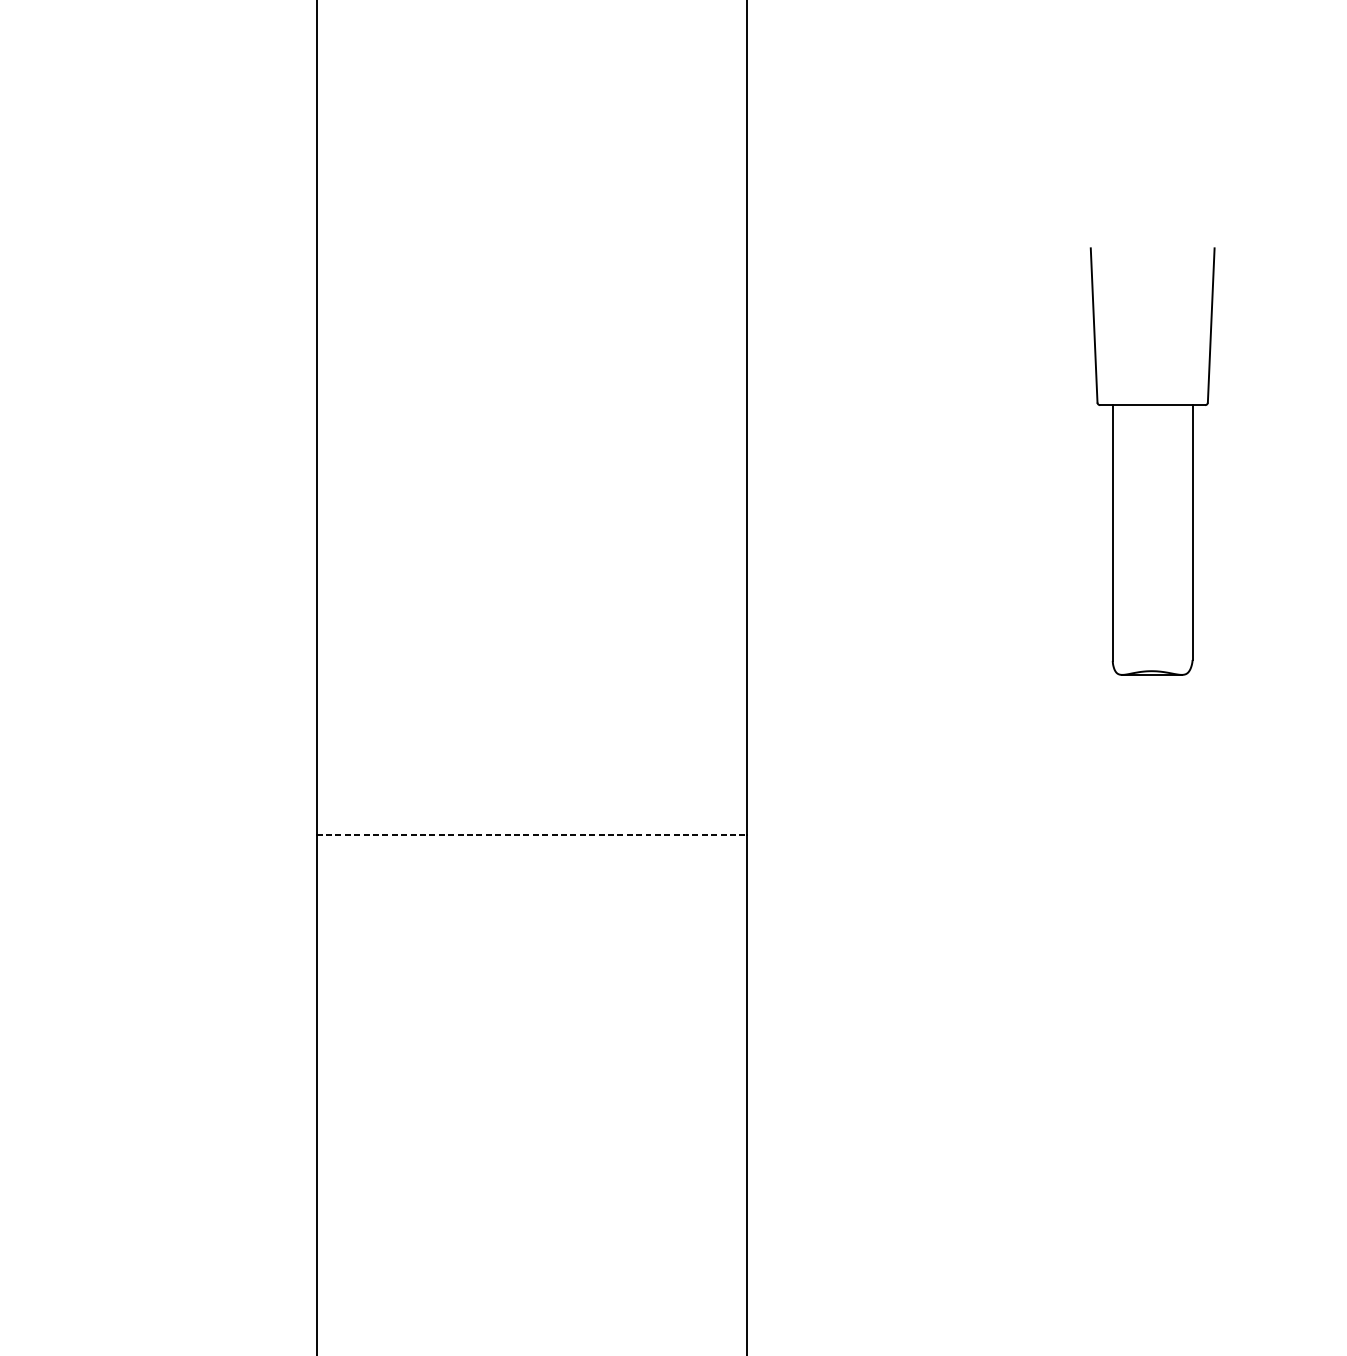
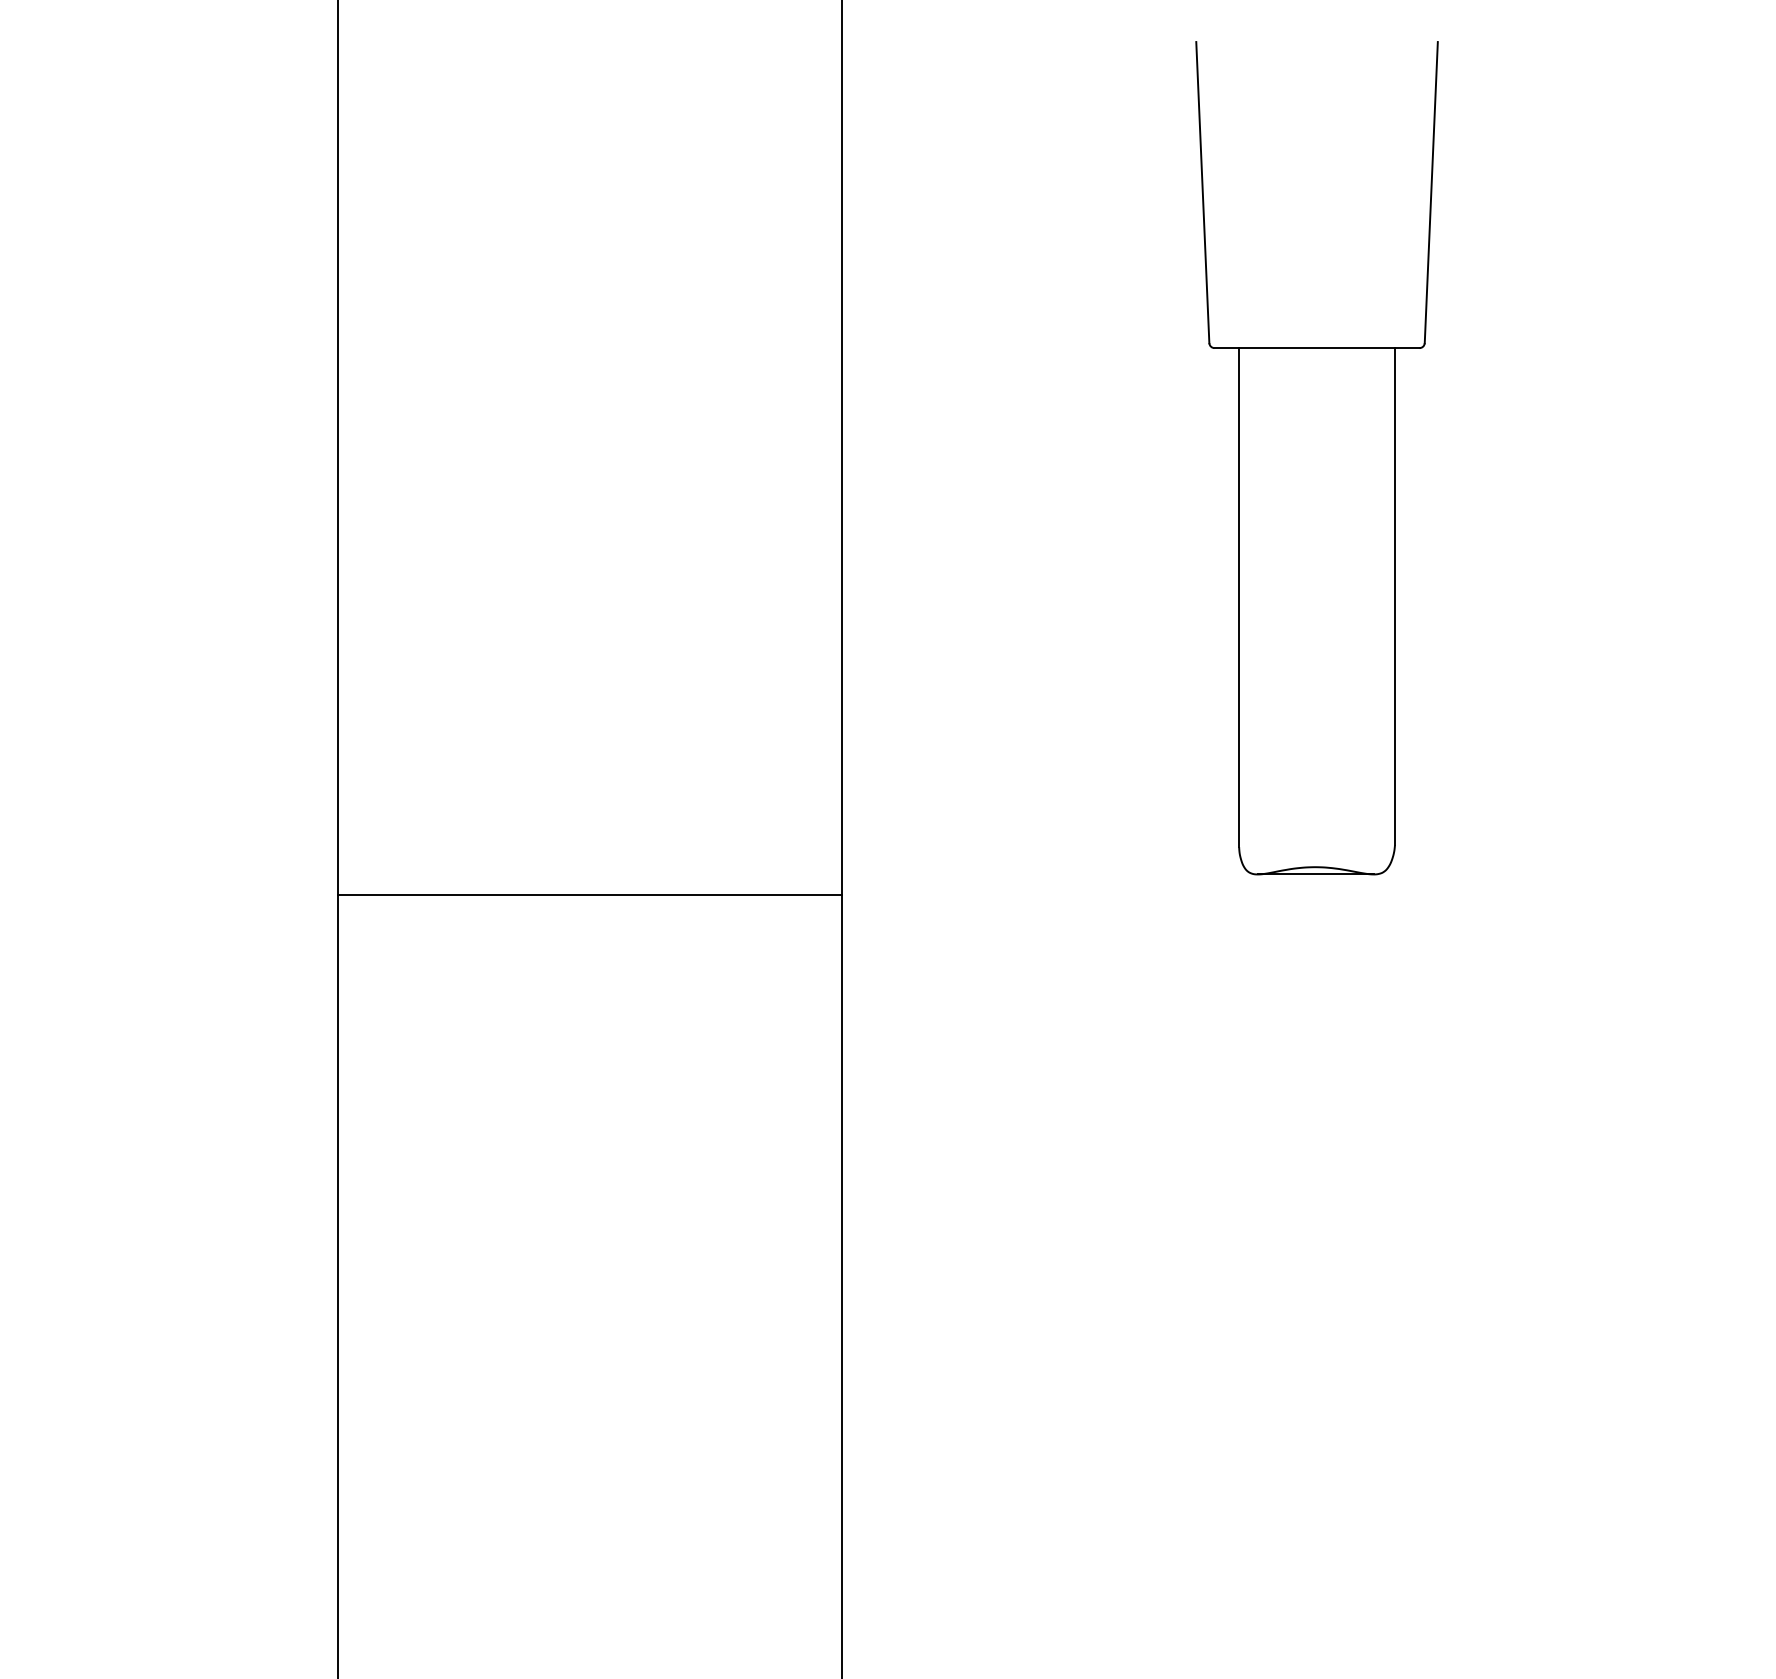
part: (1152, 461) -> (1316, 458), size x1.67
line: (532, 834) -> (590, 895), dashed -> solid

